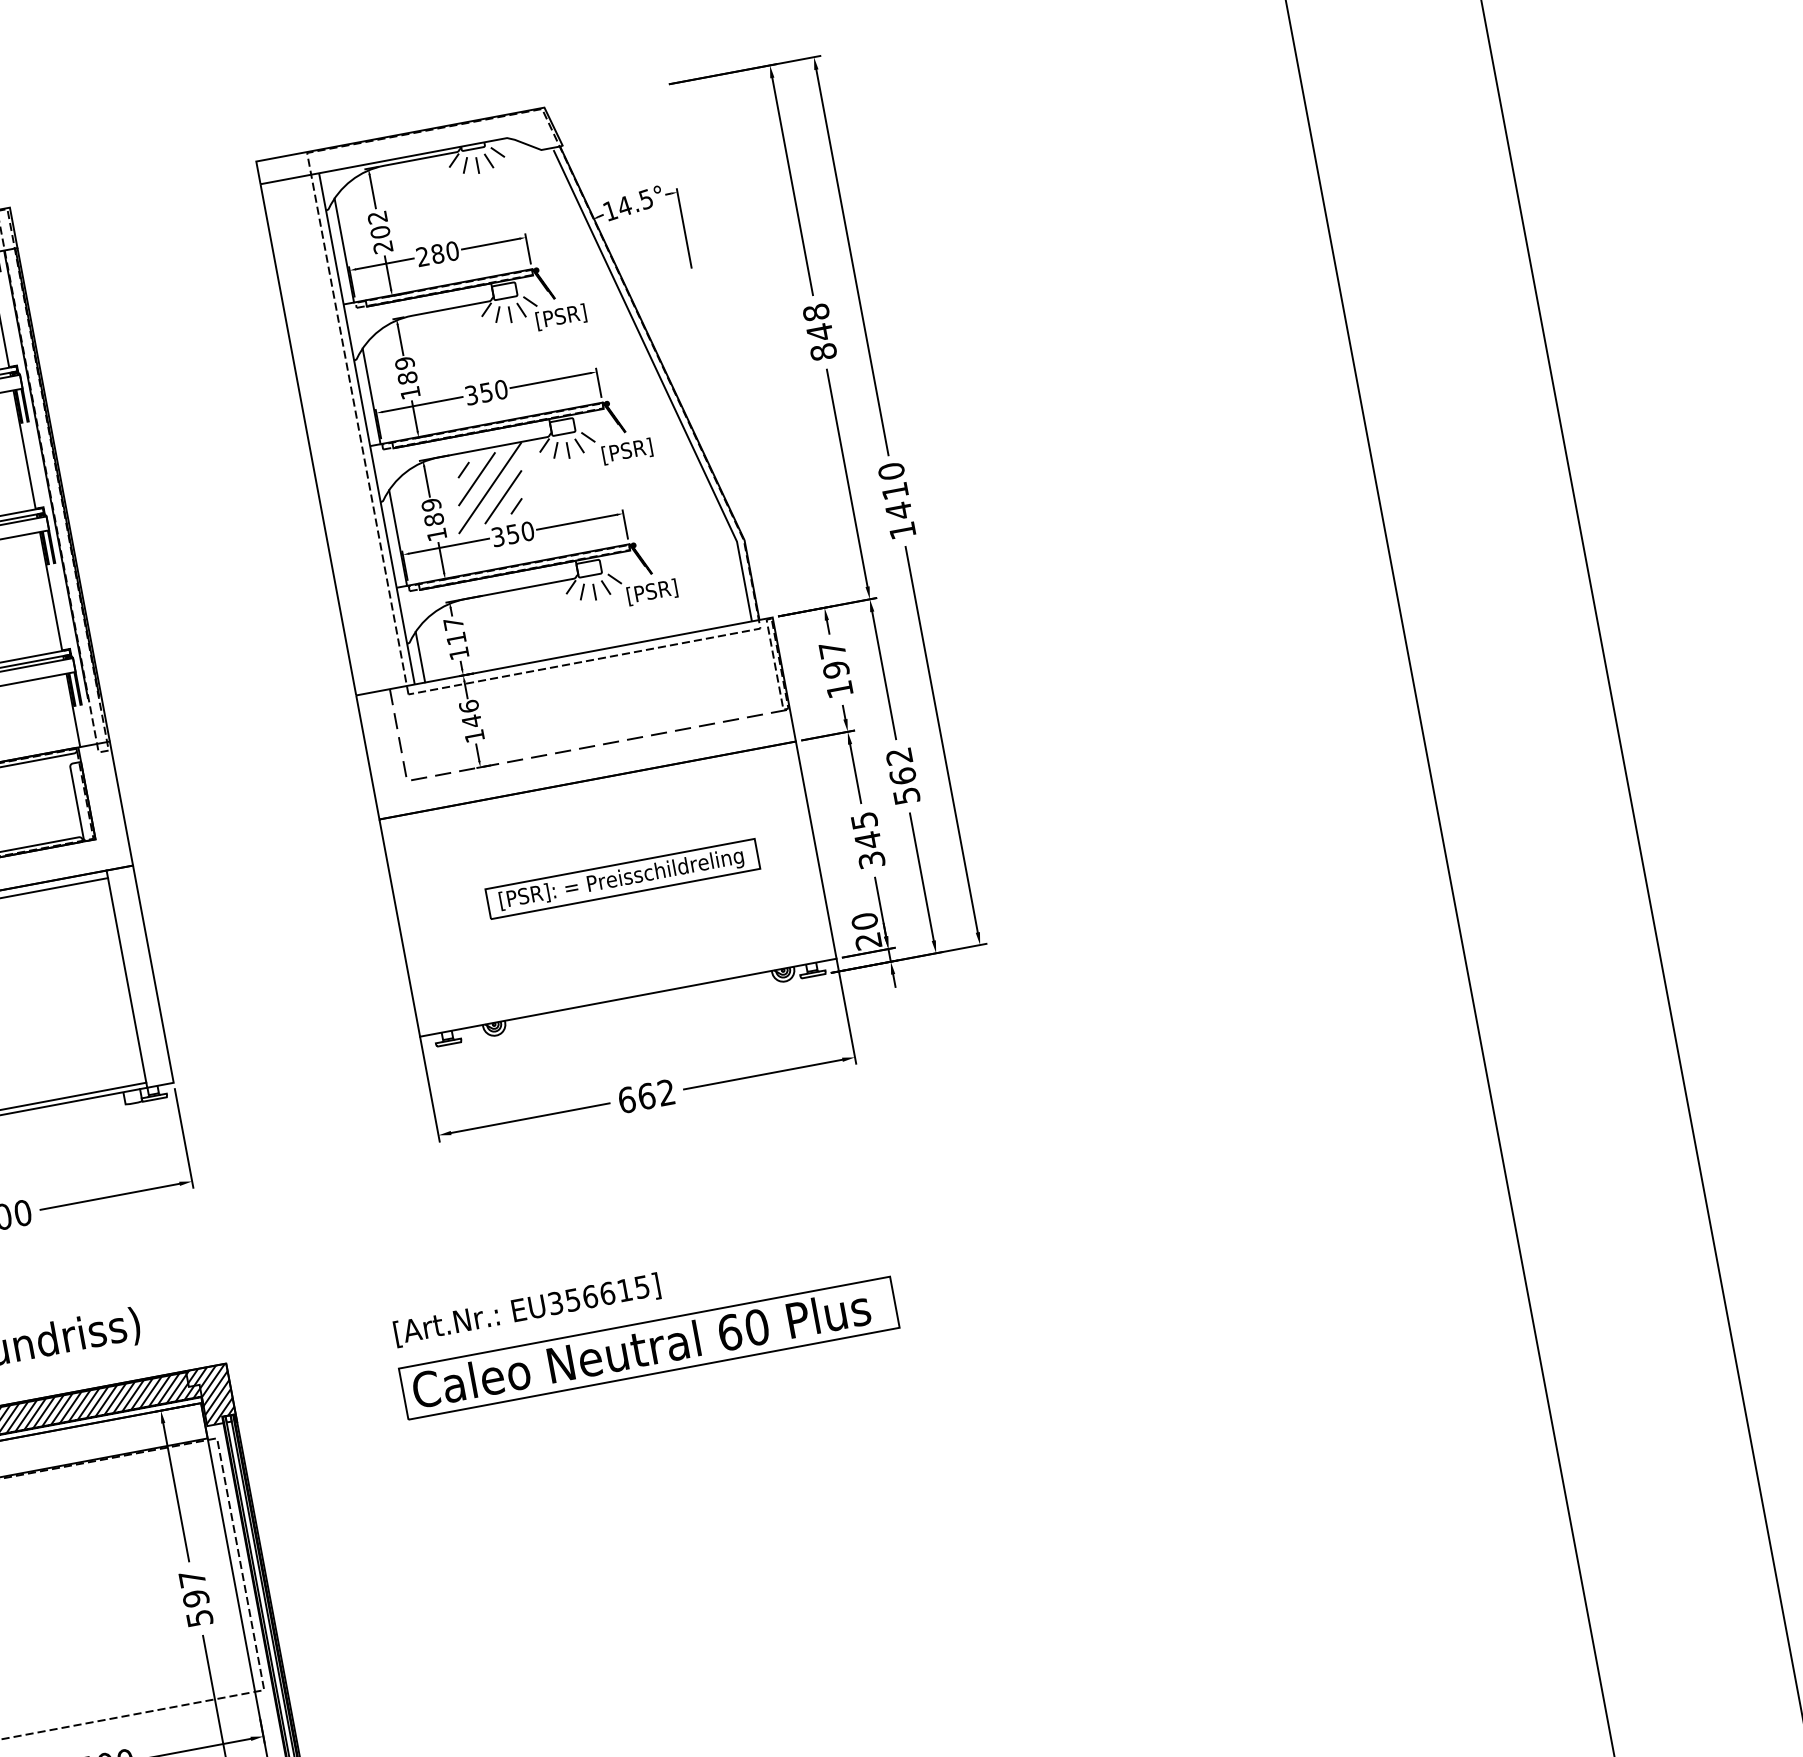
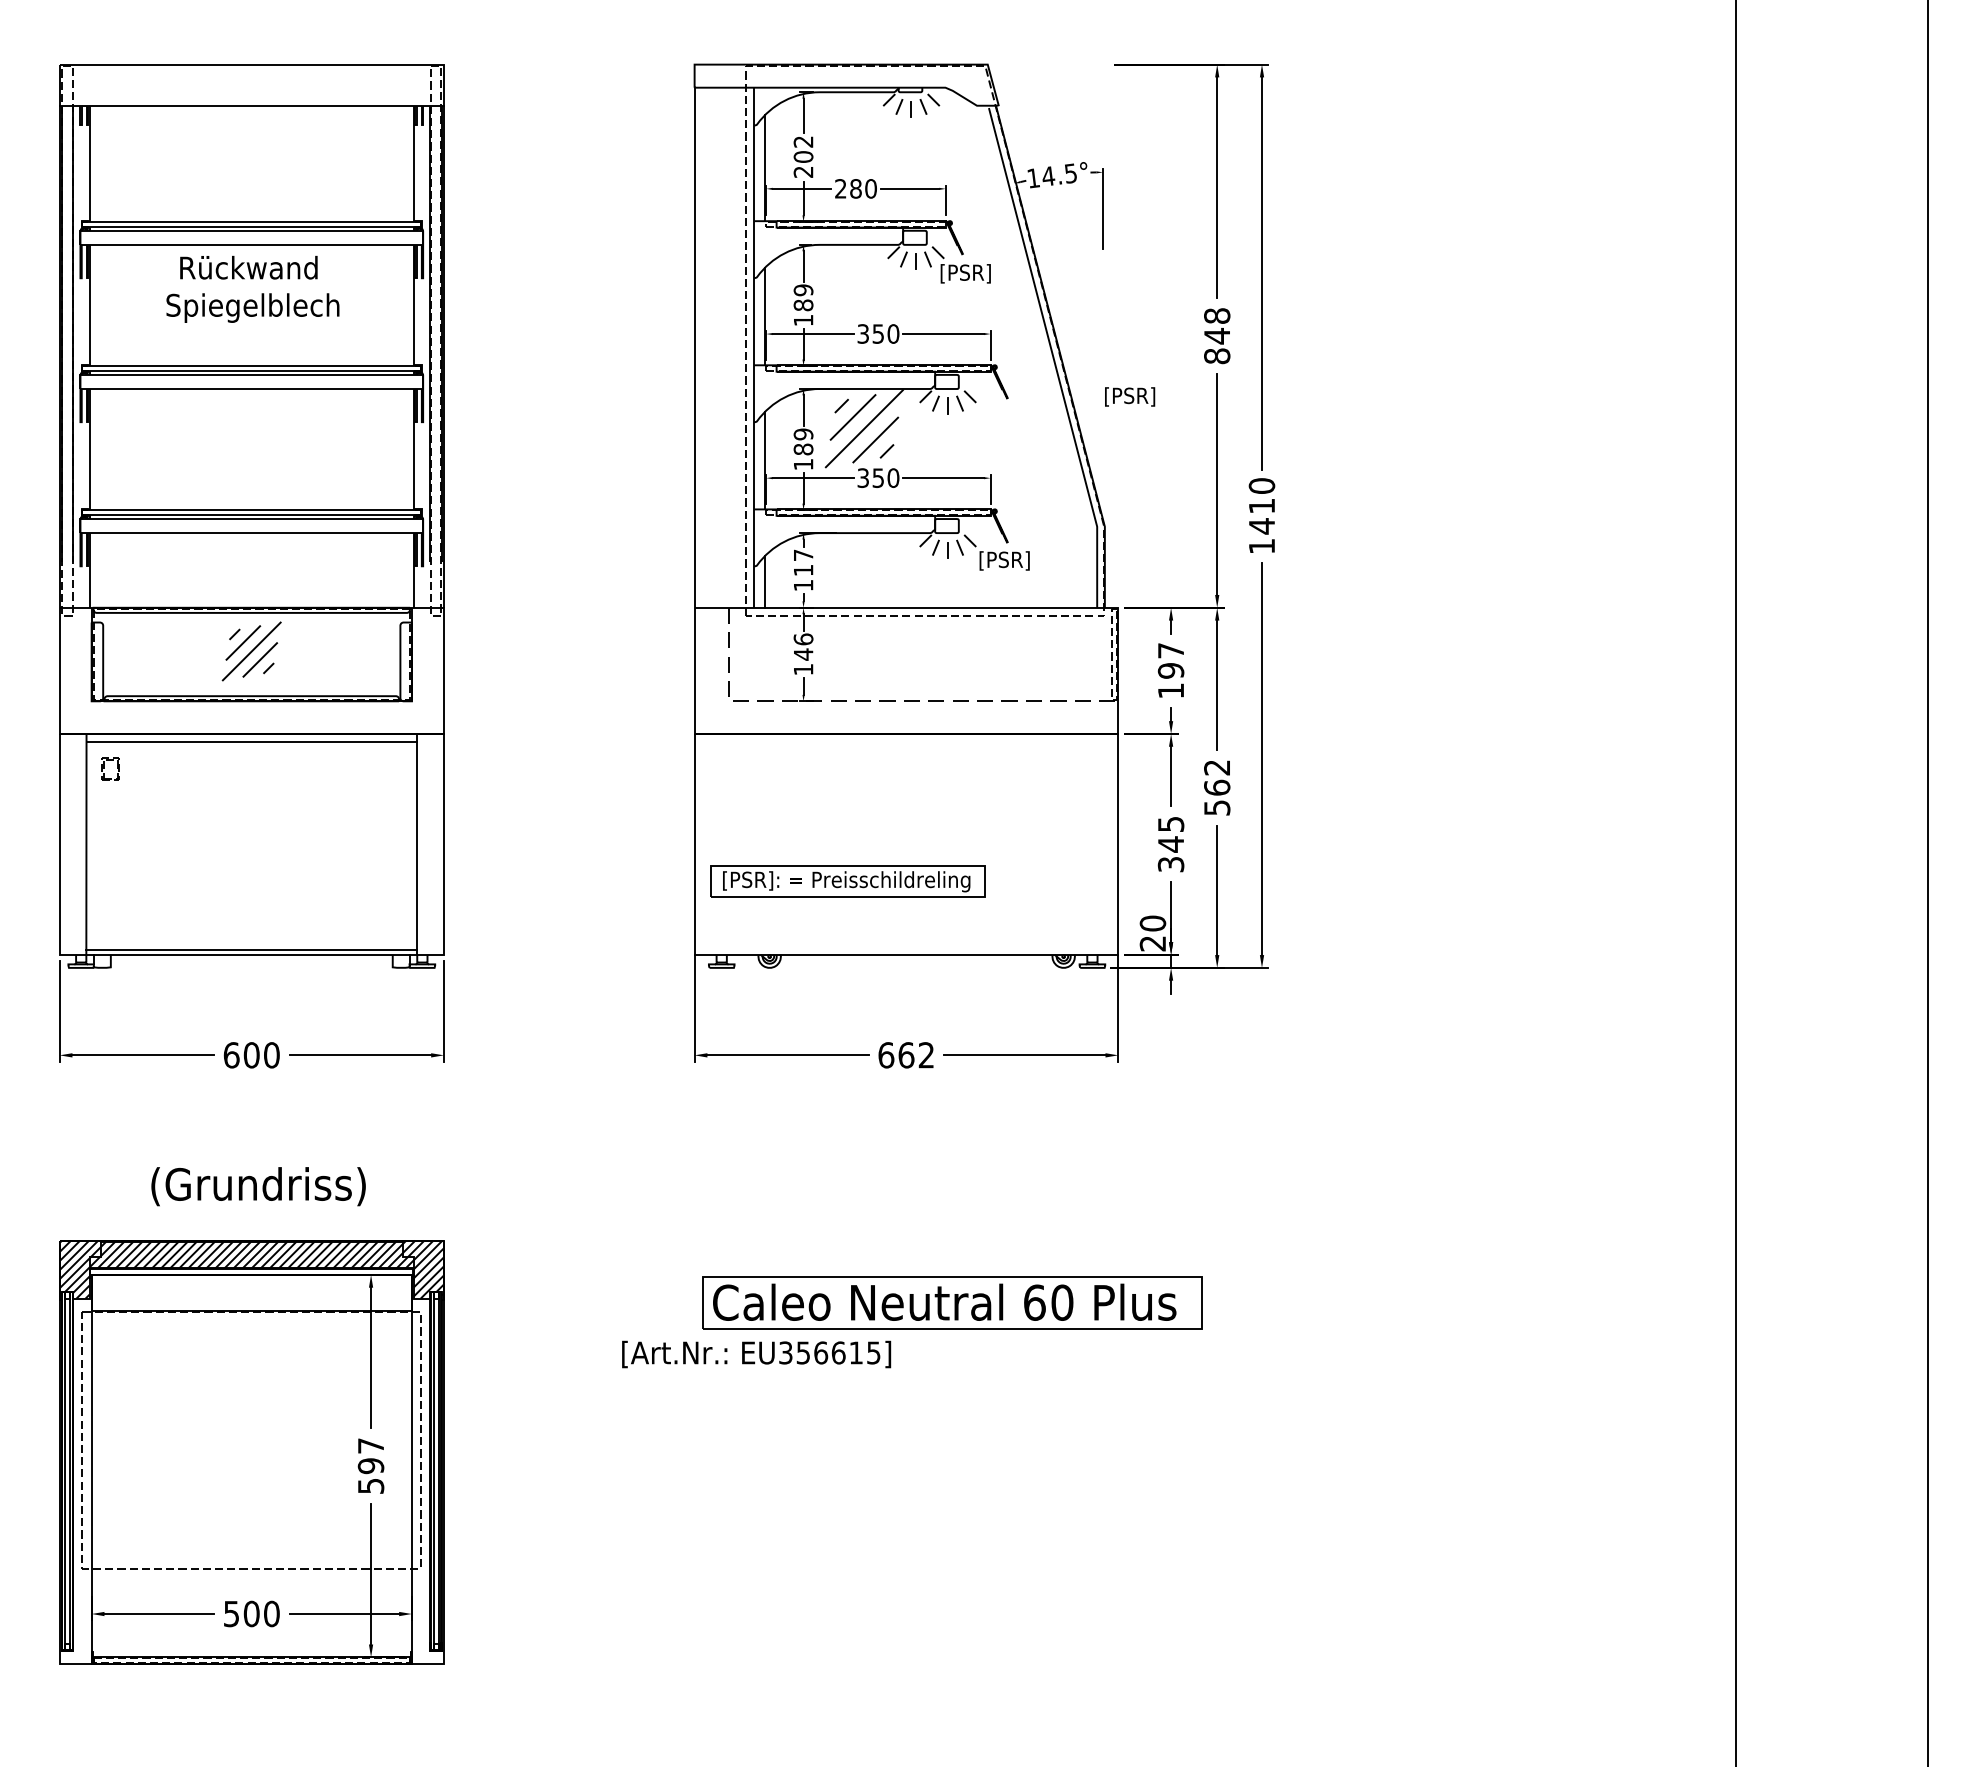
text: (627, 451) -> (1130, 396), moved
part: (622, 879) -> (847, 881), moved
text: (527, 1310) -> (756, 1354), moved
part: (649, 1347) -> (952, 1302), moved

